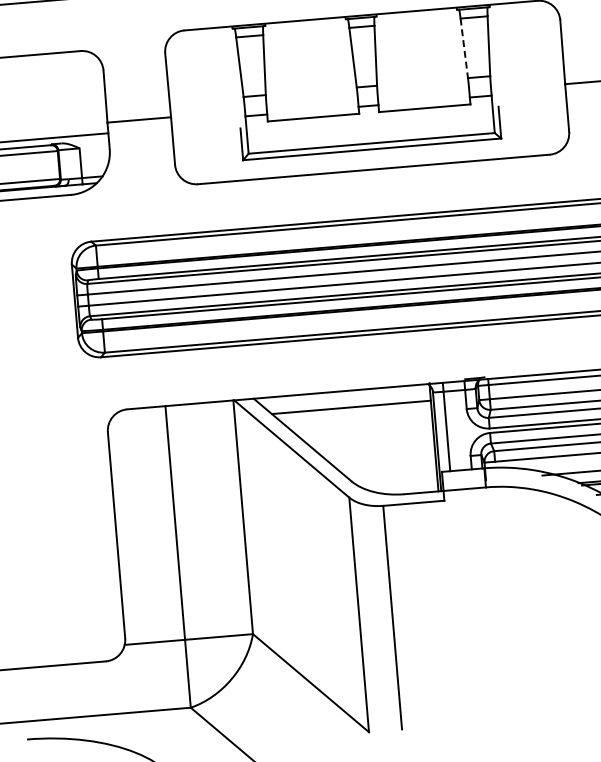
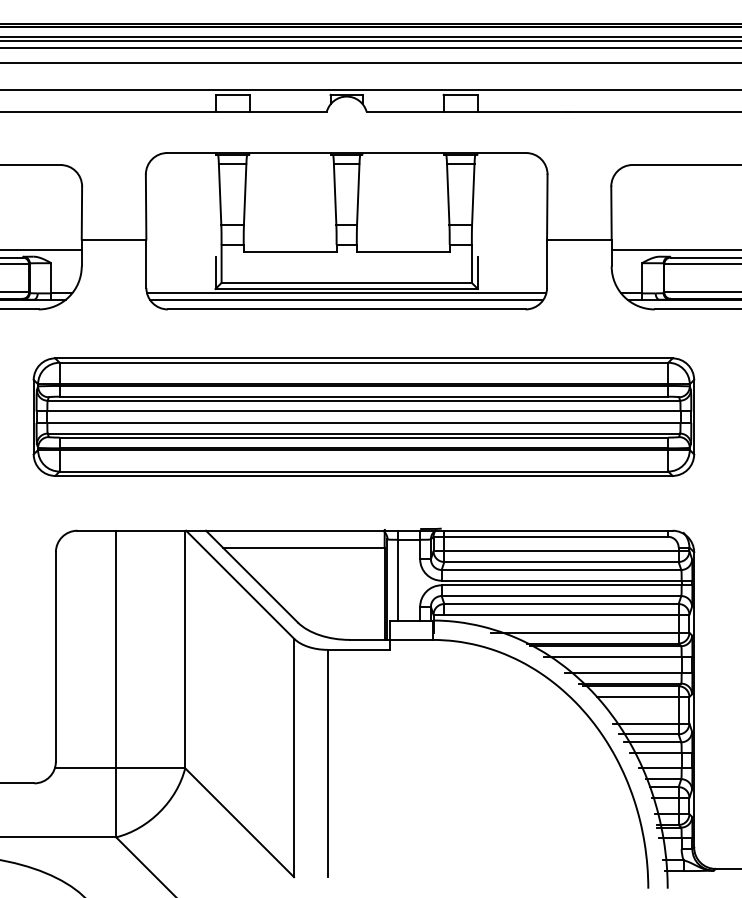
line: (464, 49) -> (448, 195), dashed -> solid
line: (372, 153) -> (346, 293), added
line: (372, 159) -> (346, 299), added

